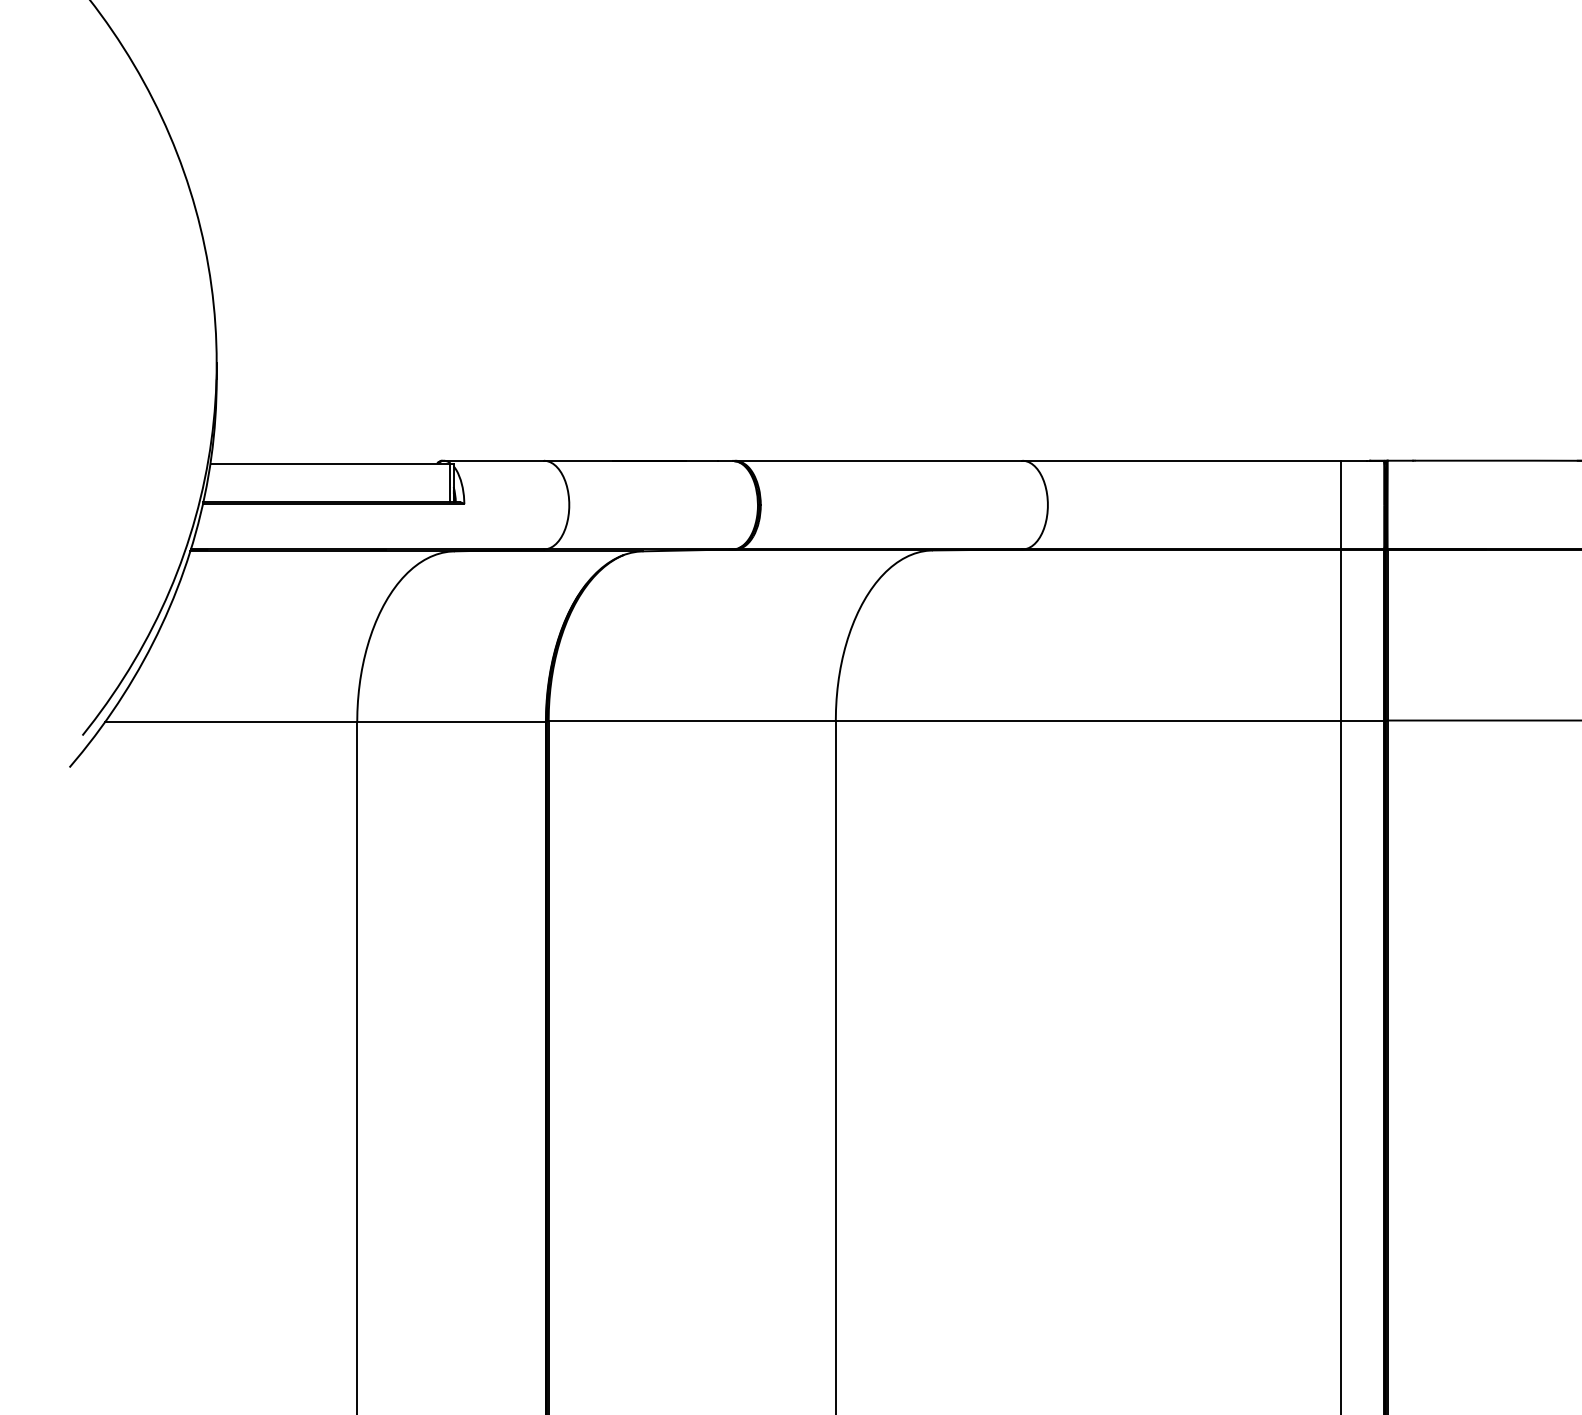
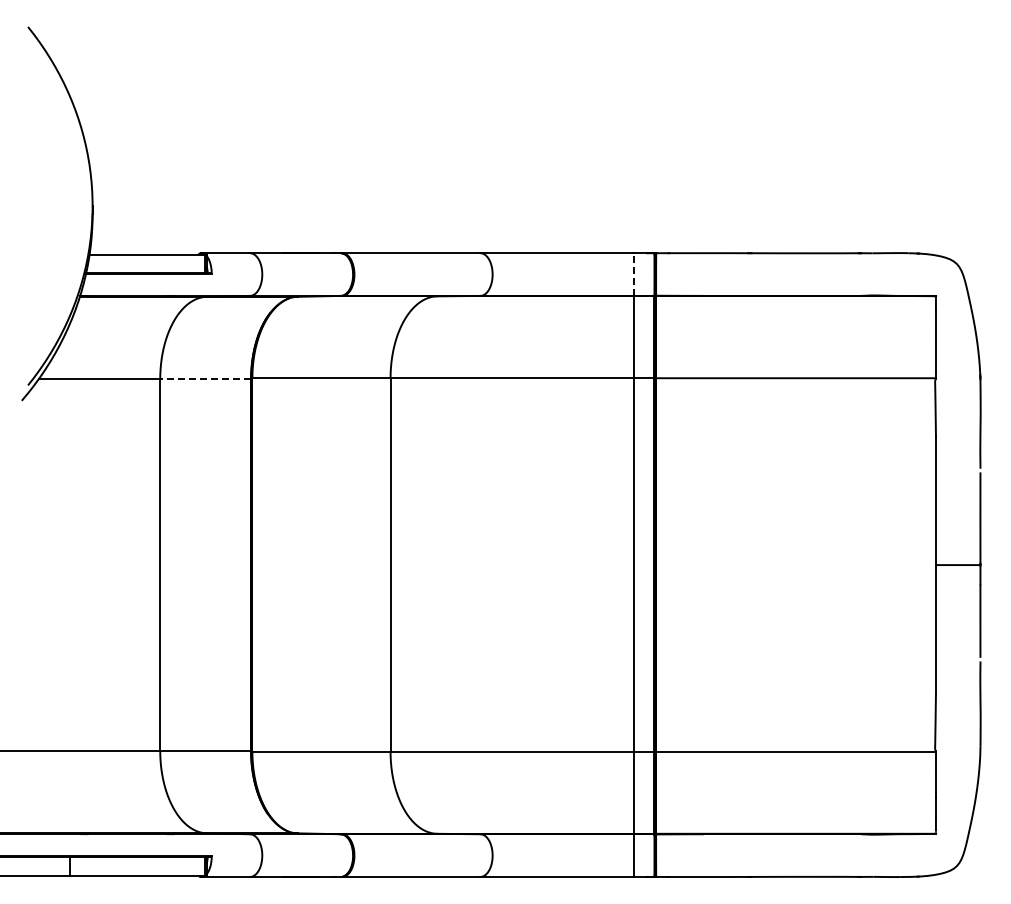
line: (1340, 504) -> (633, 274), solid -> dashed
line: (451, 723) -> (205, 379), solid -> dashed

